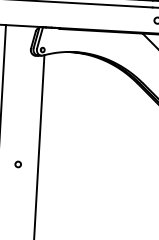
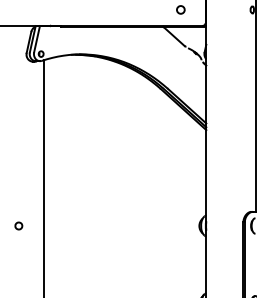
part: (17, 164) -> (18, 225), moved

